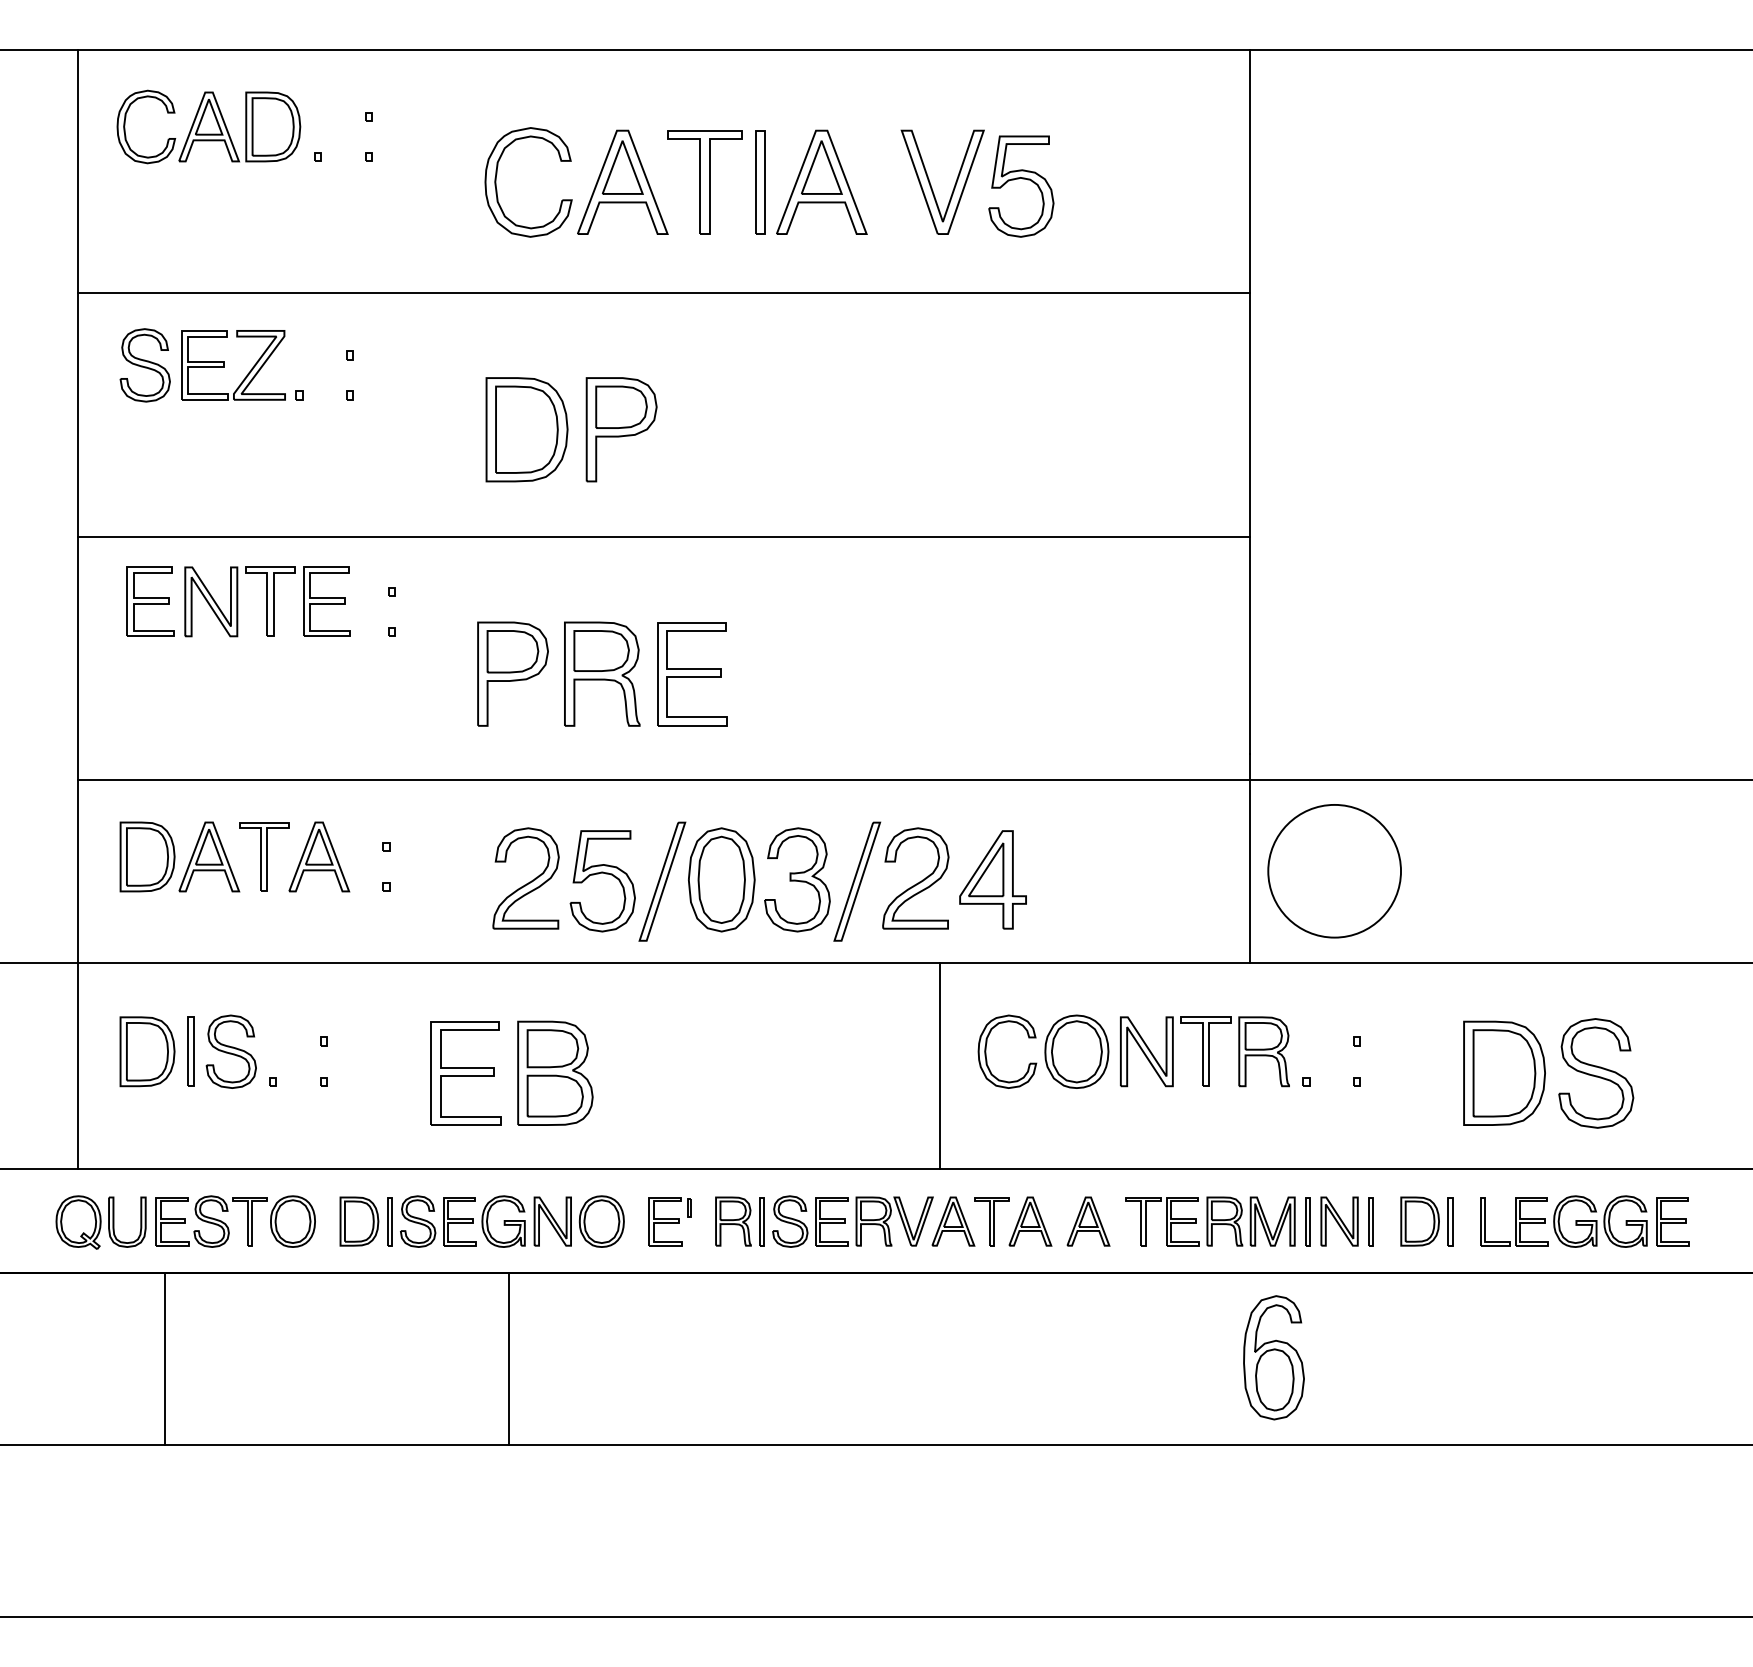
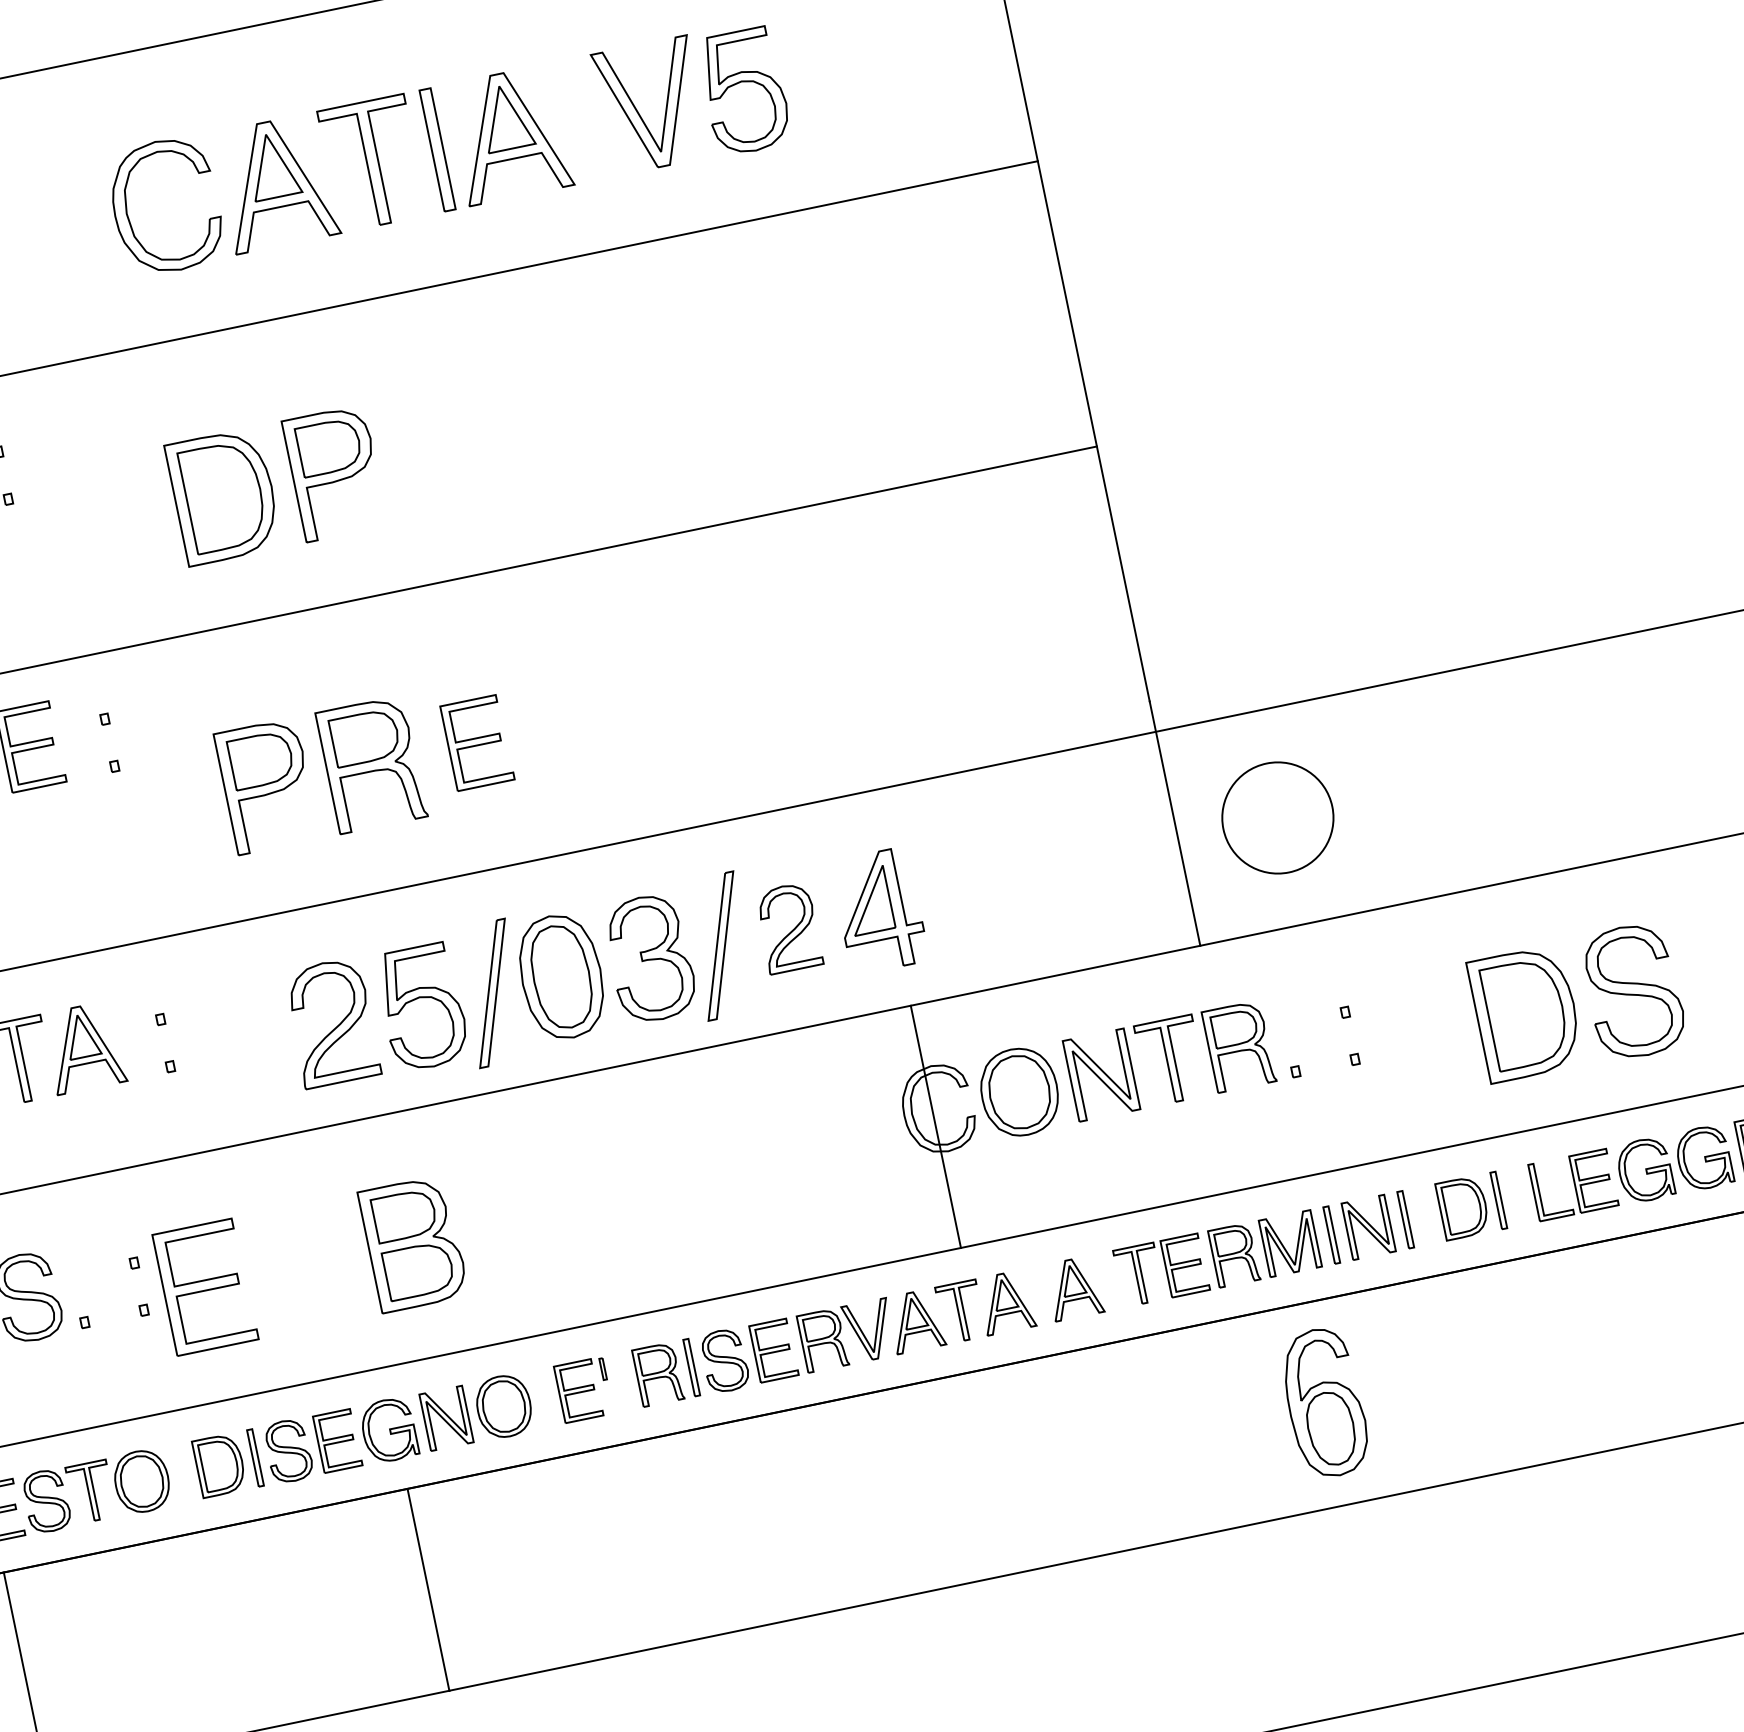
part: (692, 674) -> (477, 743), size x0.7
circle: (1334, 870) -> (1277, 817), size x0.7
part: (915, 878) -> (788, 928), size x0.7
line: (939, 1065) -> (935, 1126), moved
part: (465, 1073) -> (205, 1287), moved

